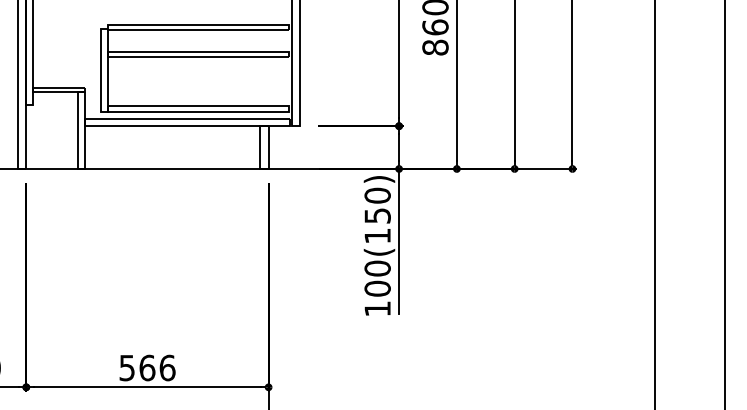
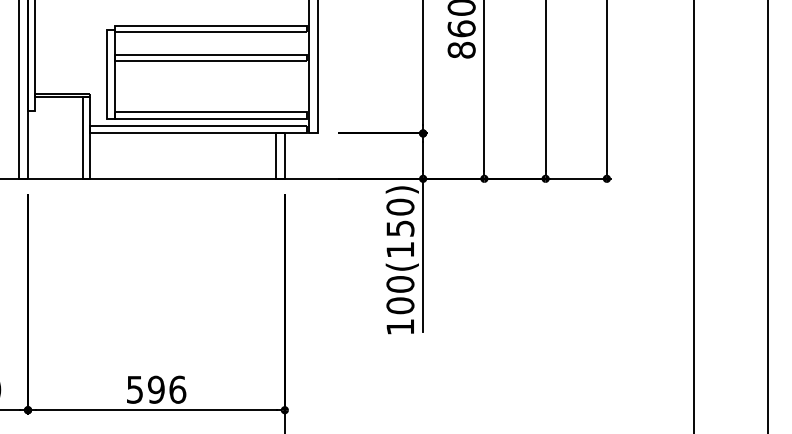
text: (147, 367) -> (156, 389), 566 -> 596

